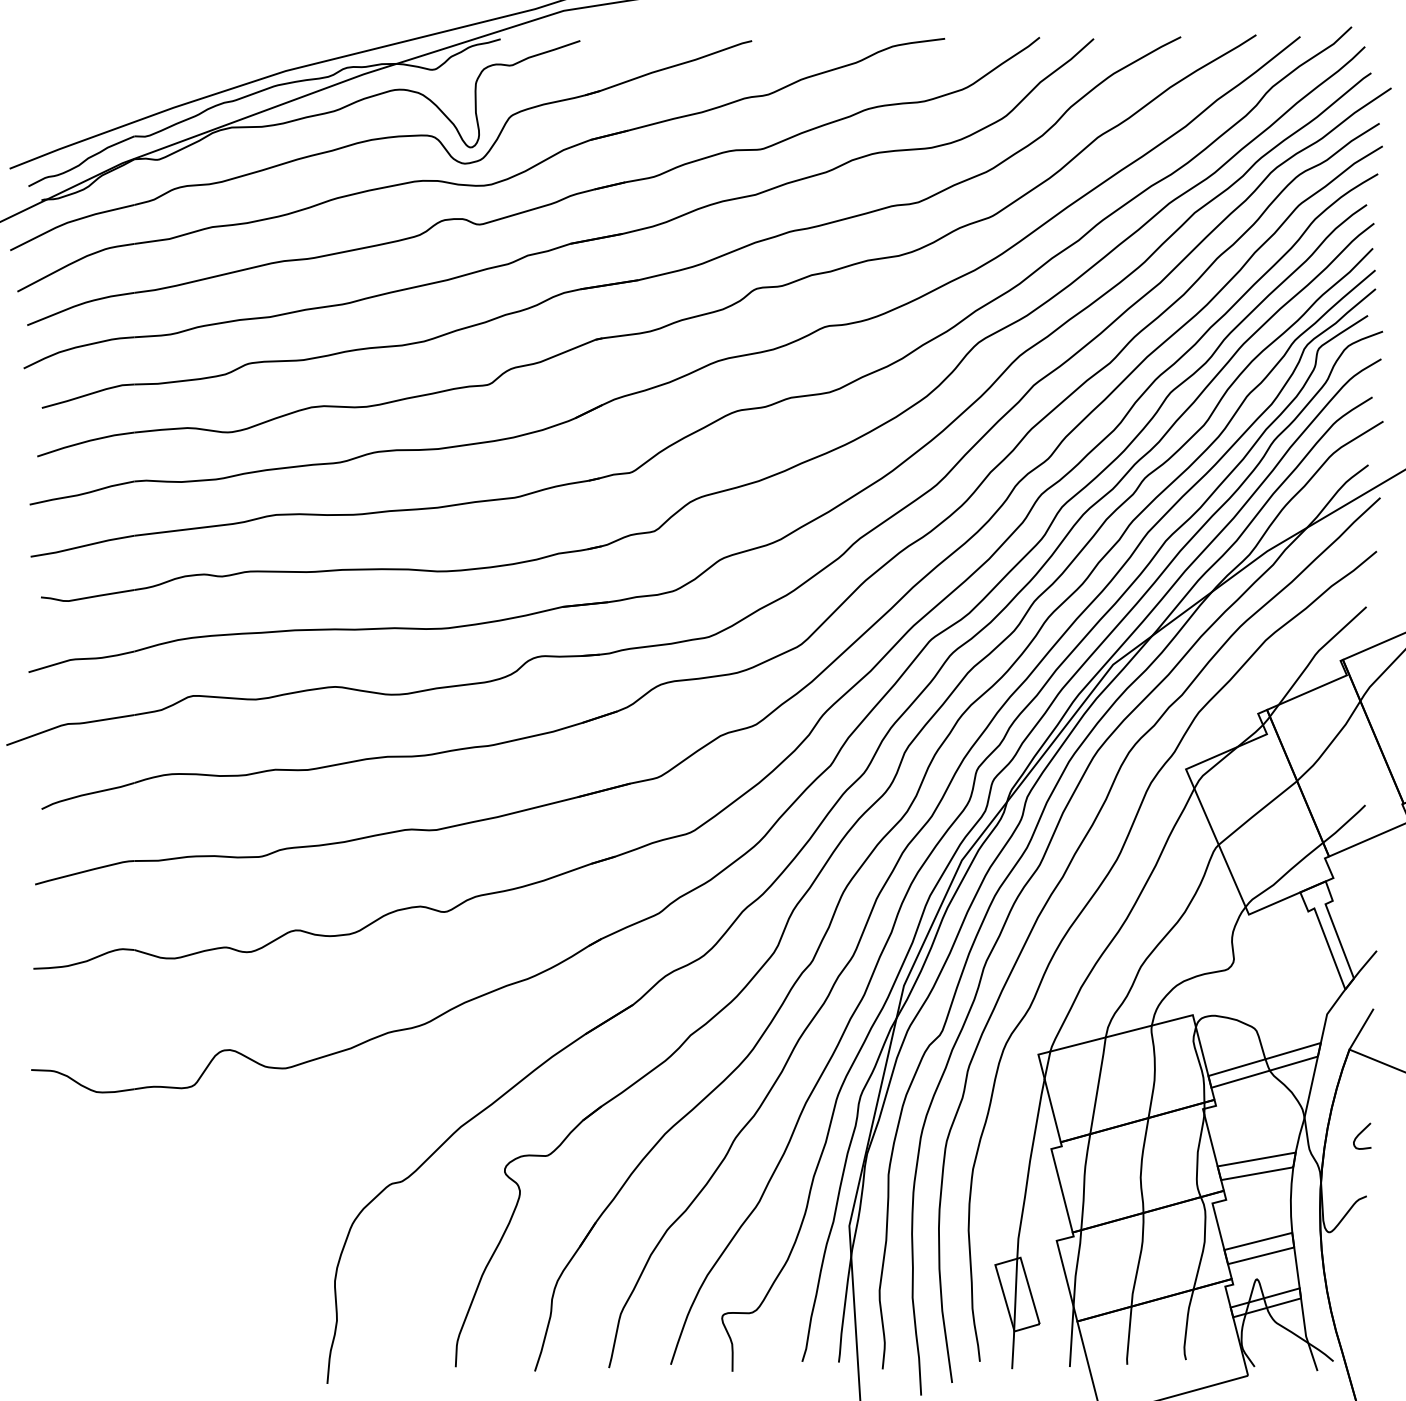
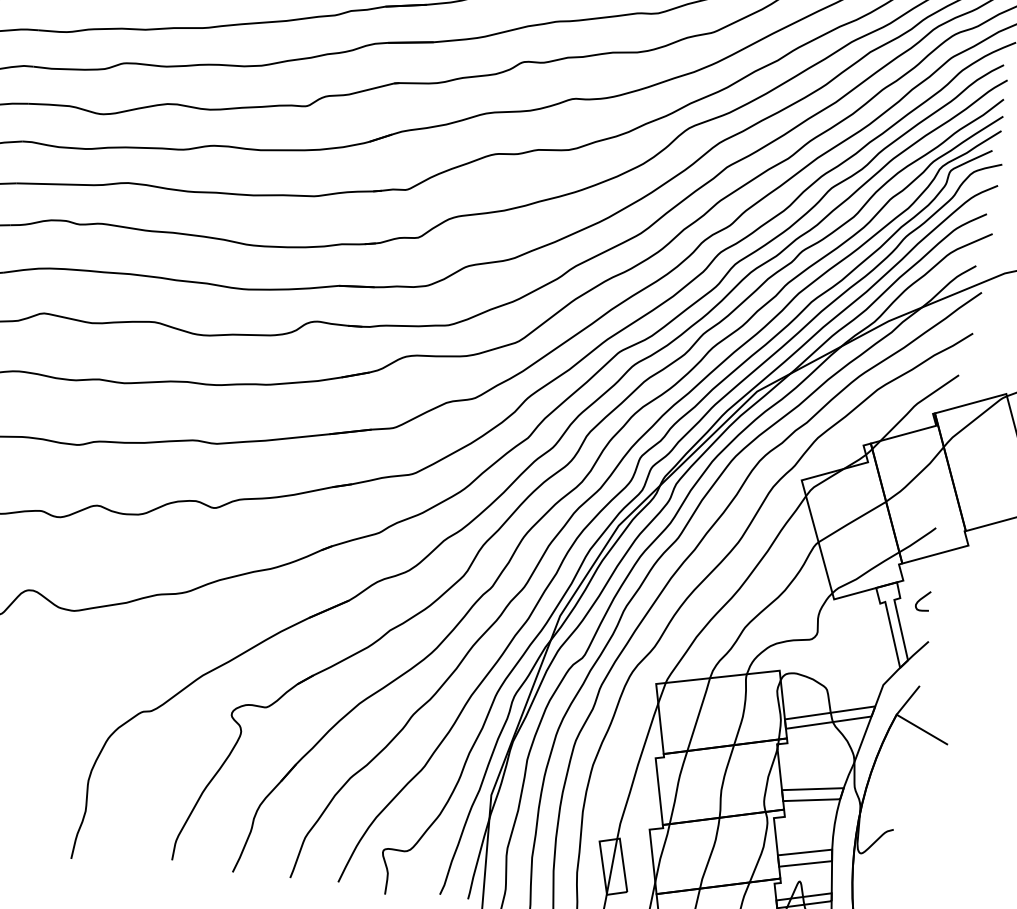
curve: (1361, 1133) -> (922, 598), moved

